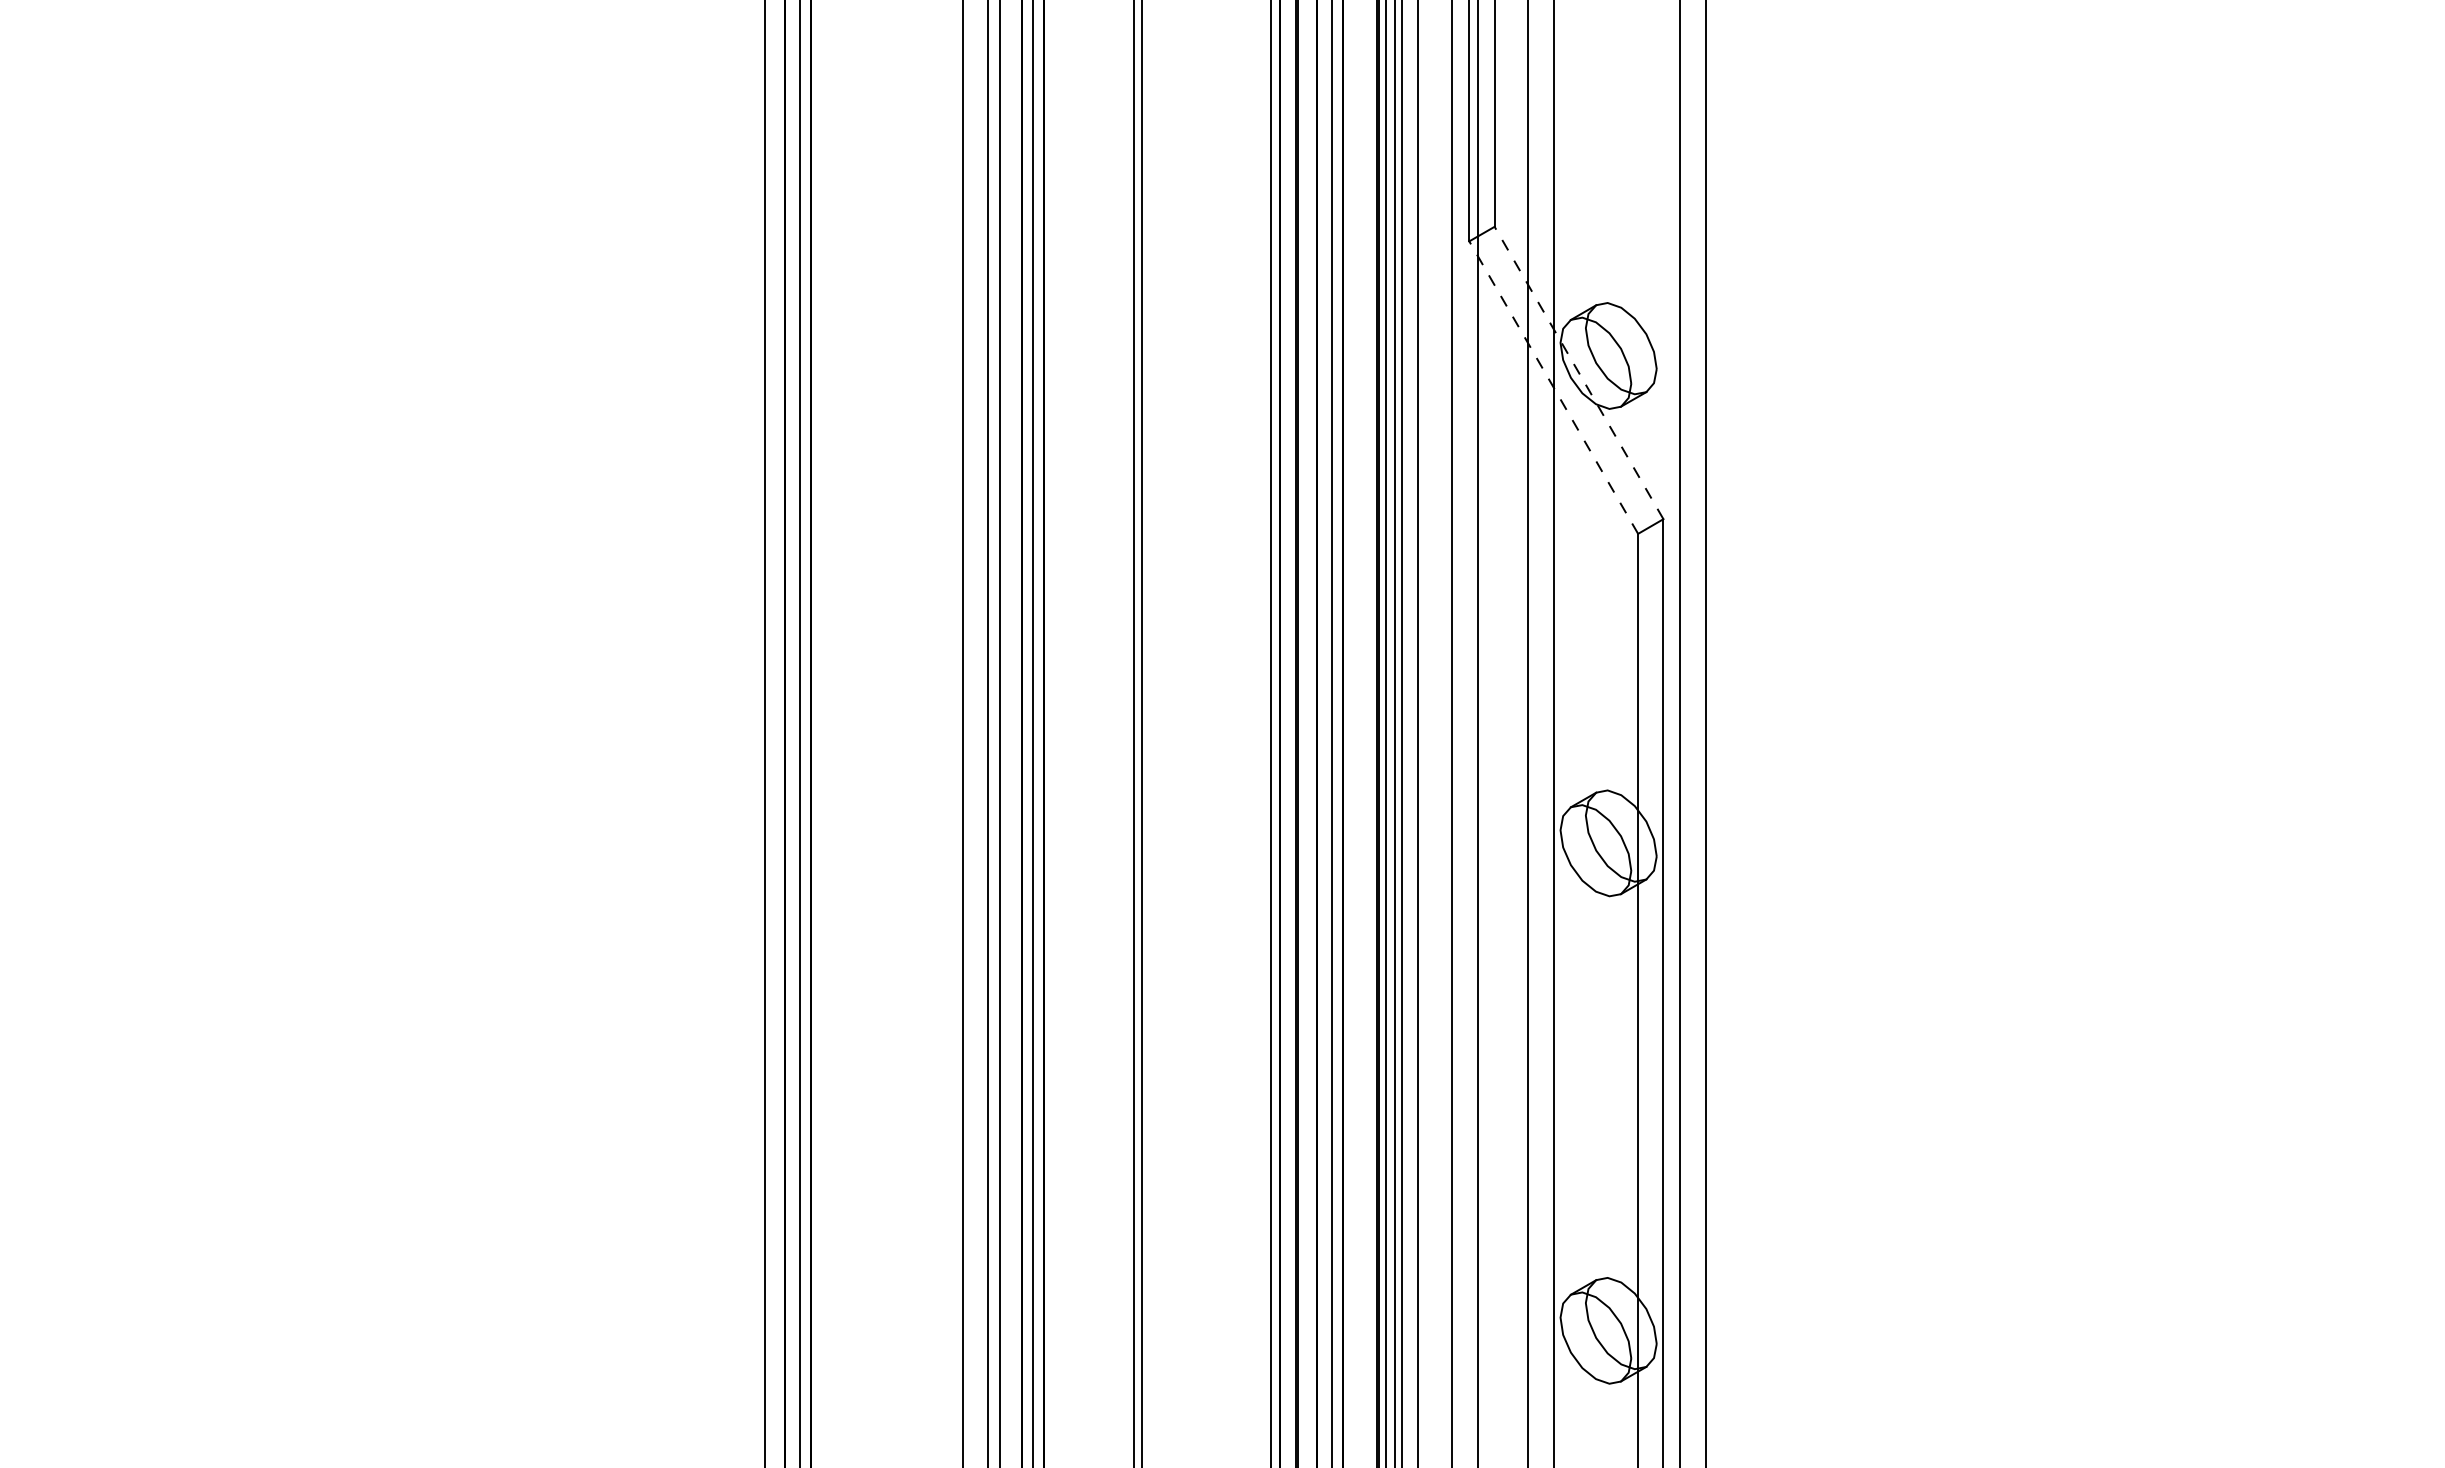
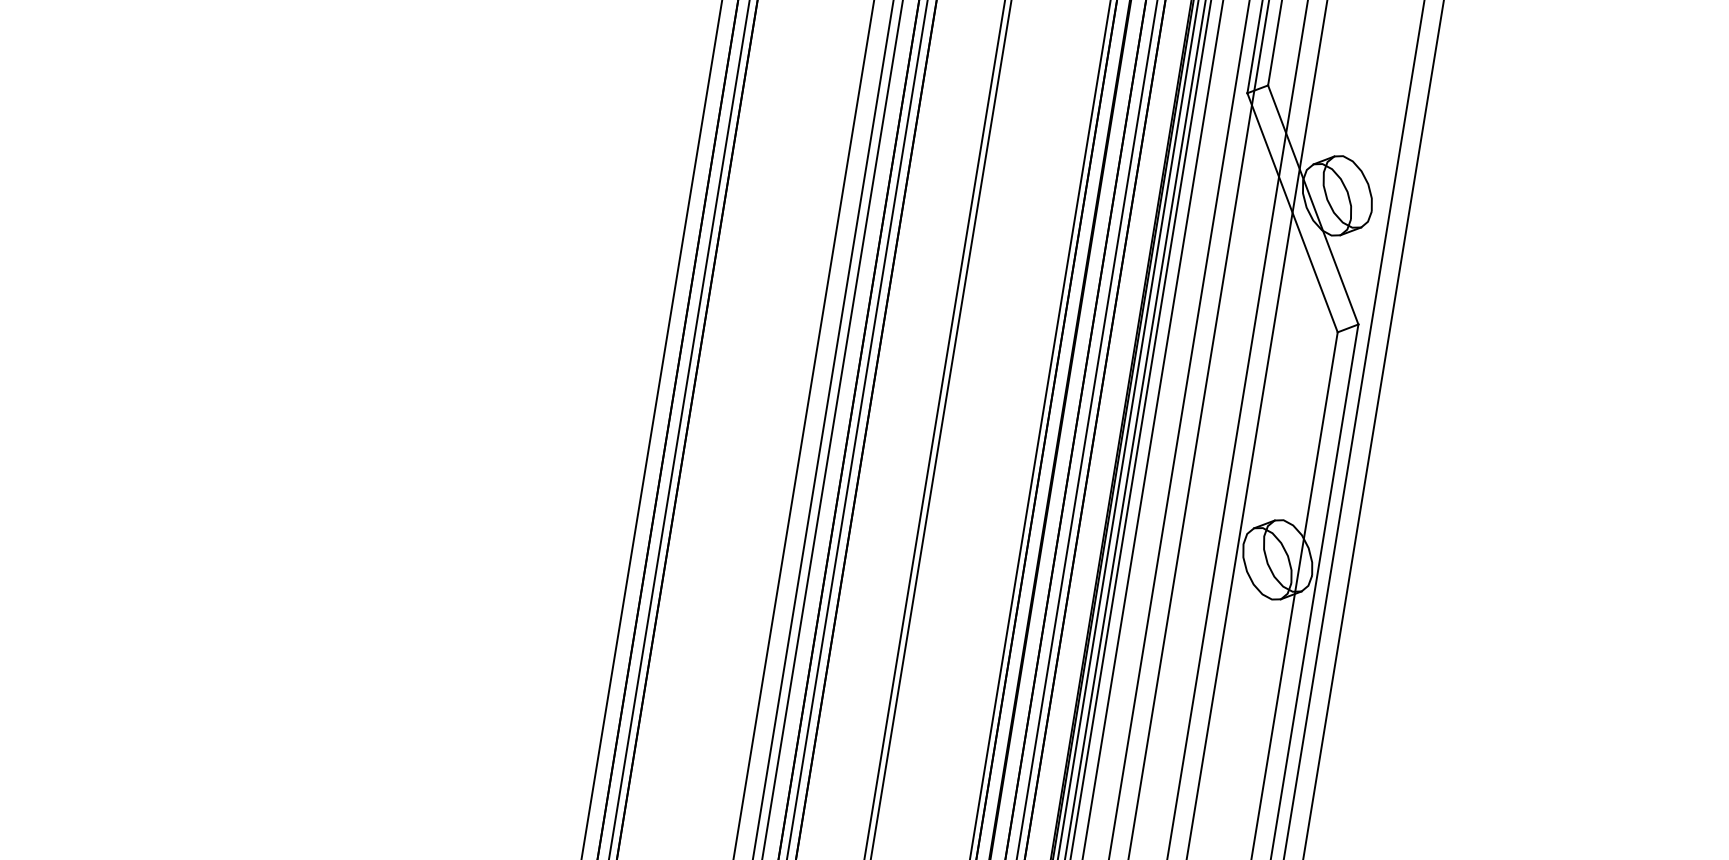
line: (1579, 373) -> (1313, 205), dashed -> solid
line: (1553, 387) -> (1292, 212), dashed -> solid

